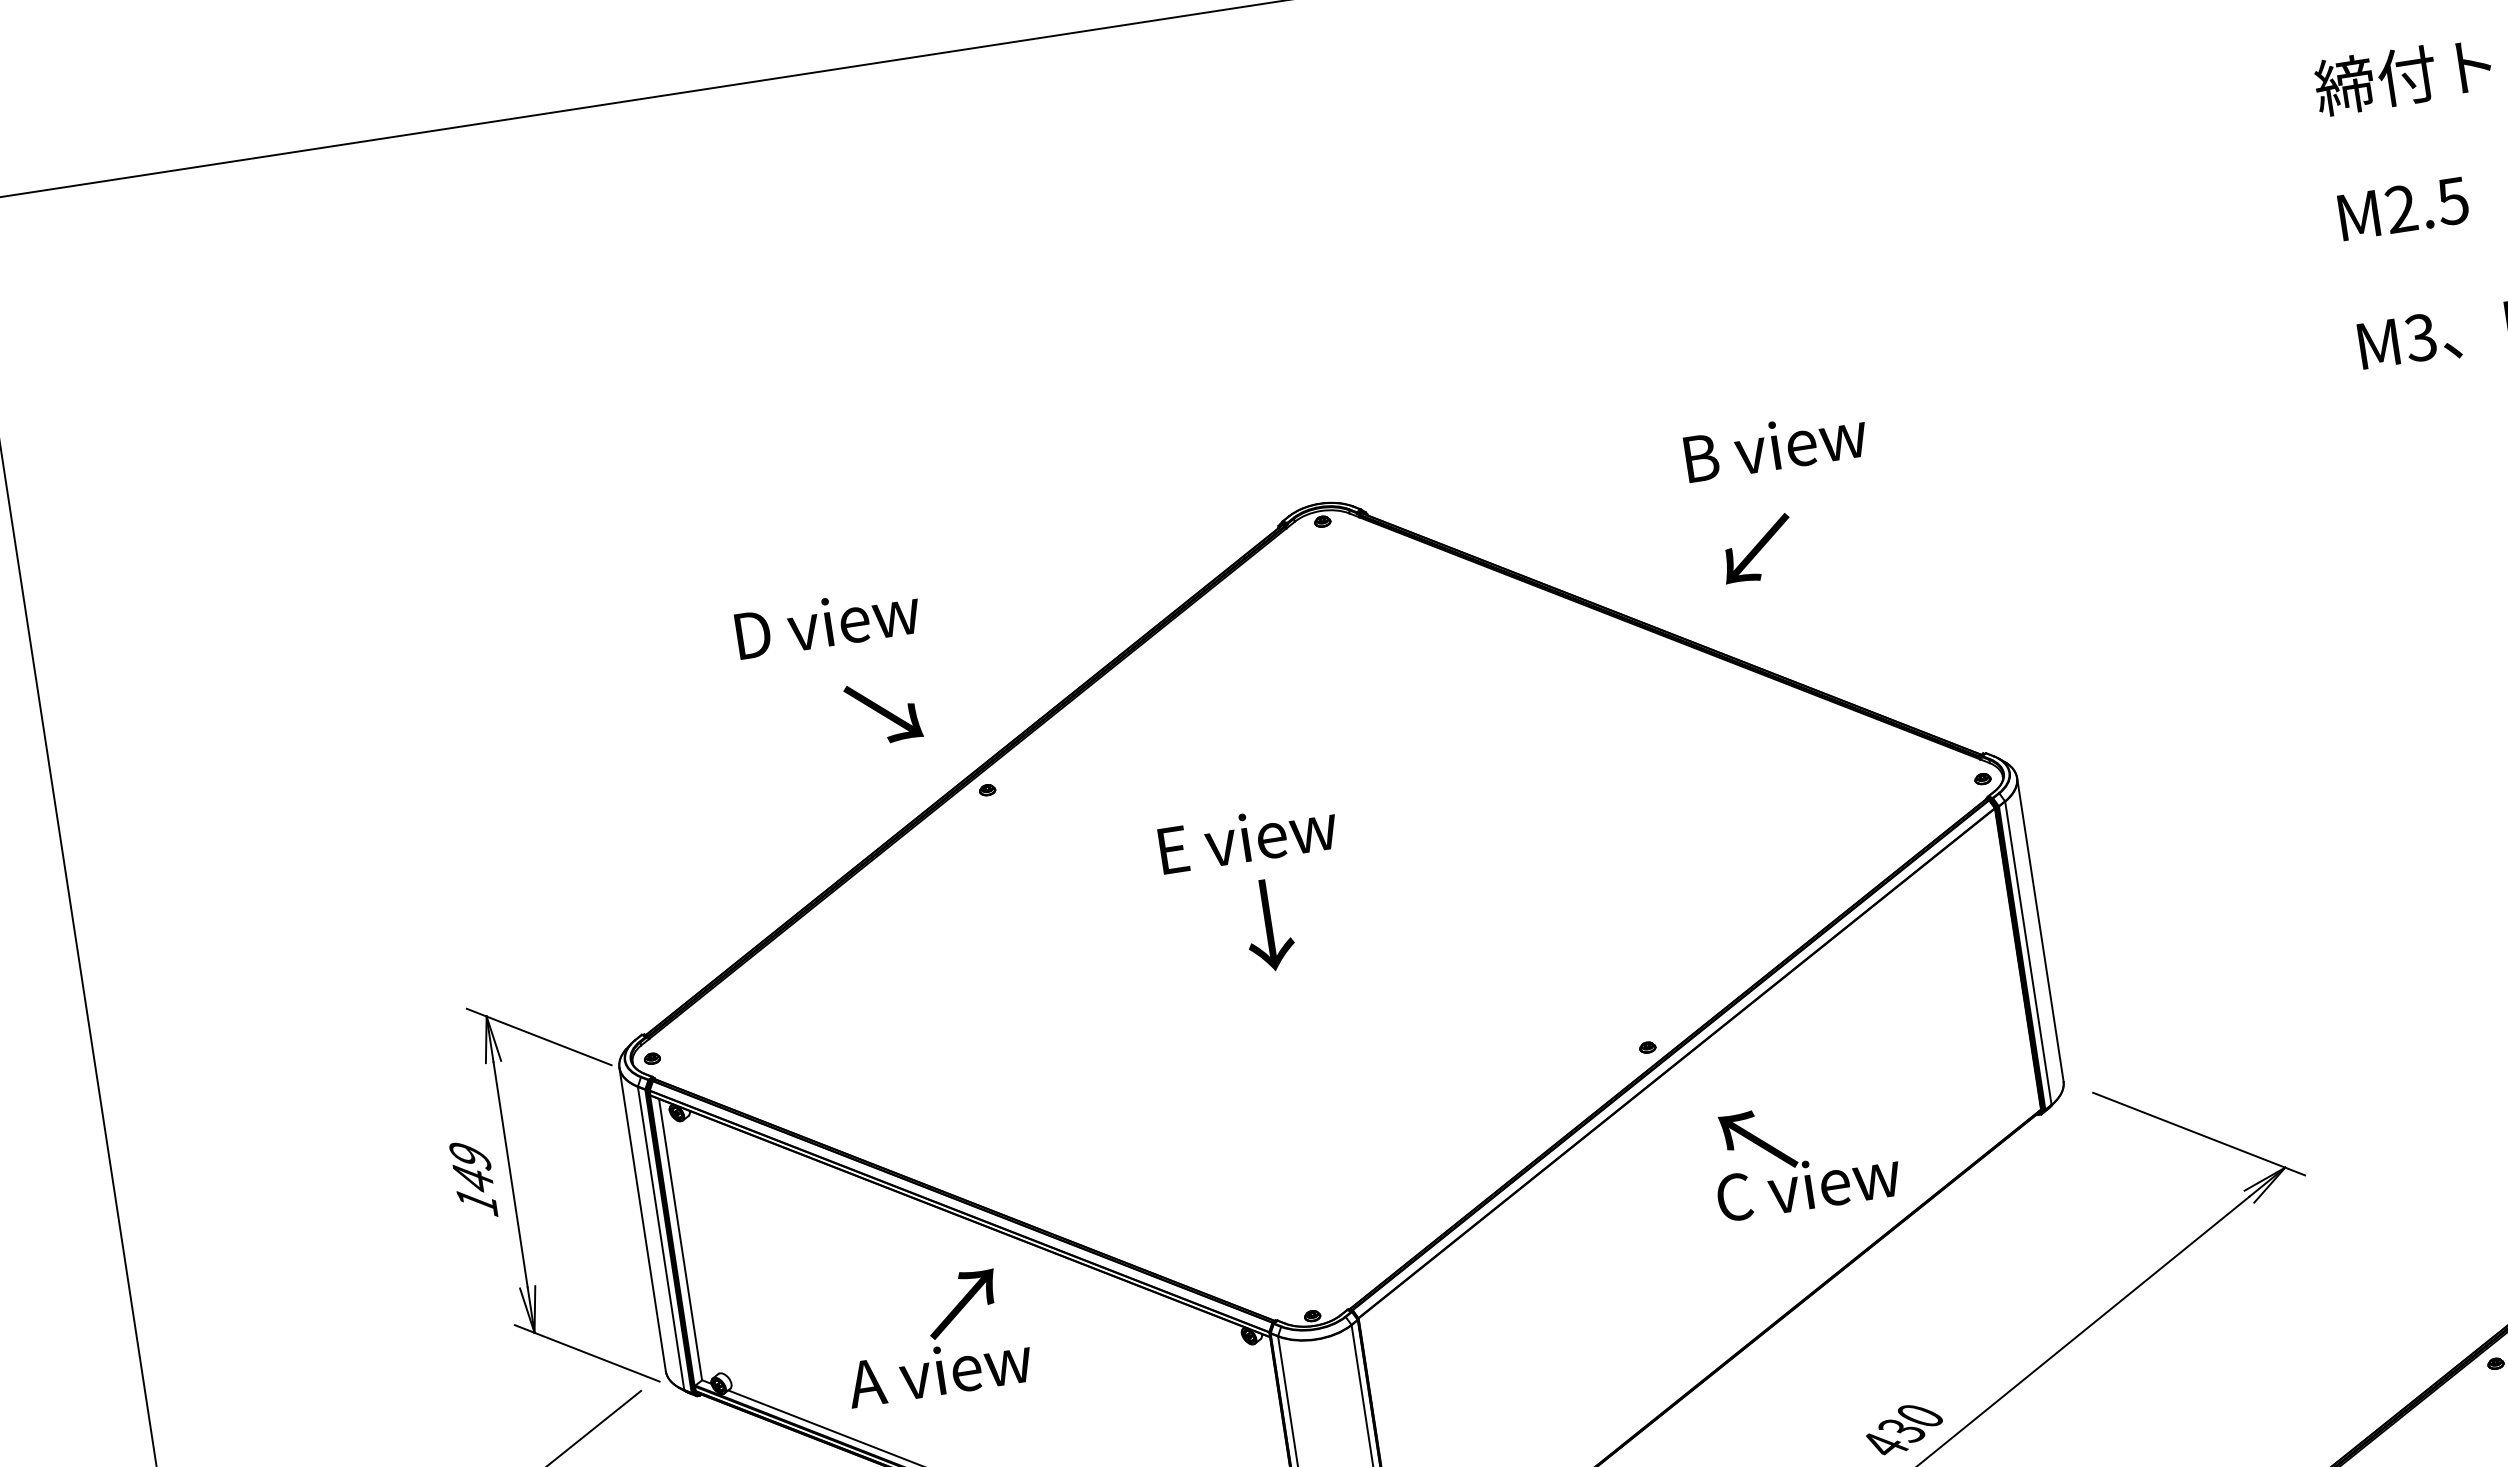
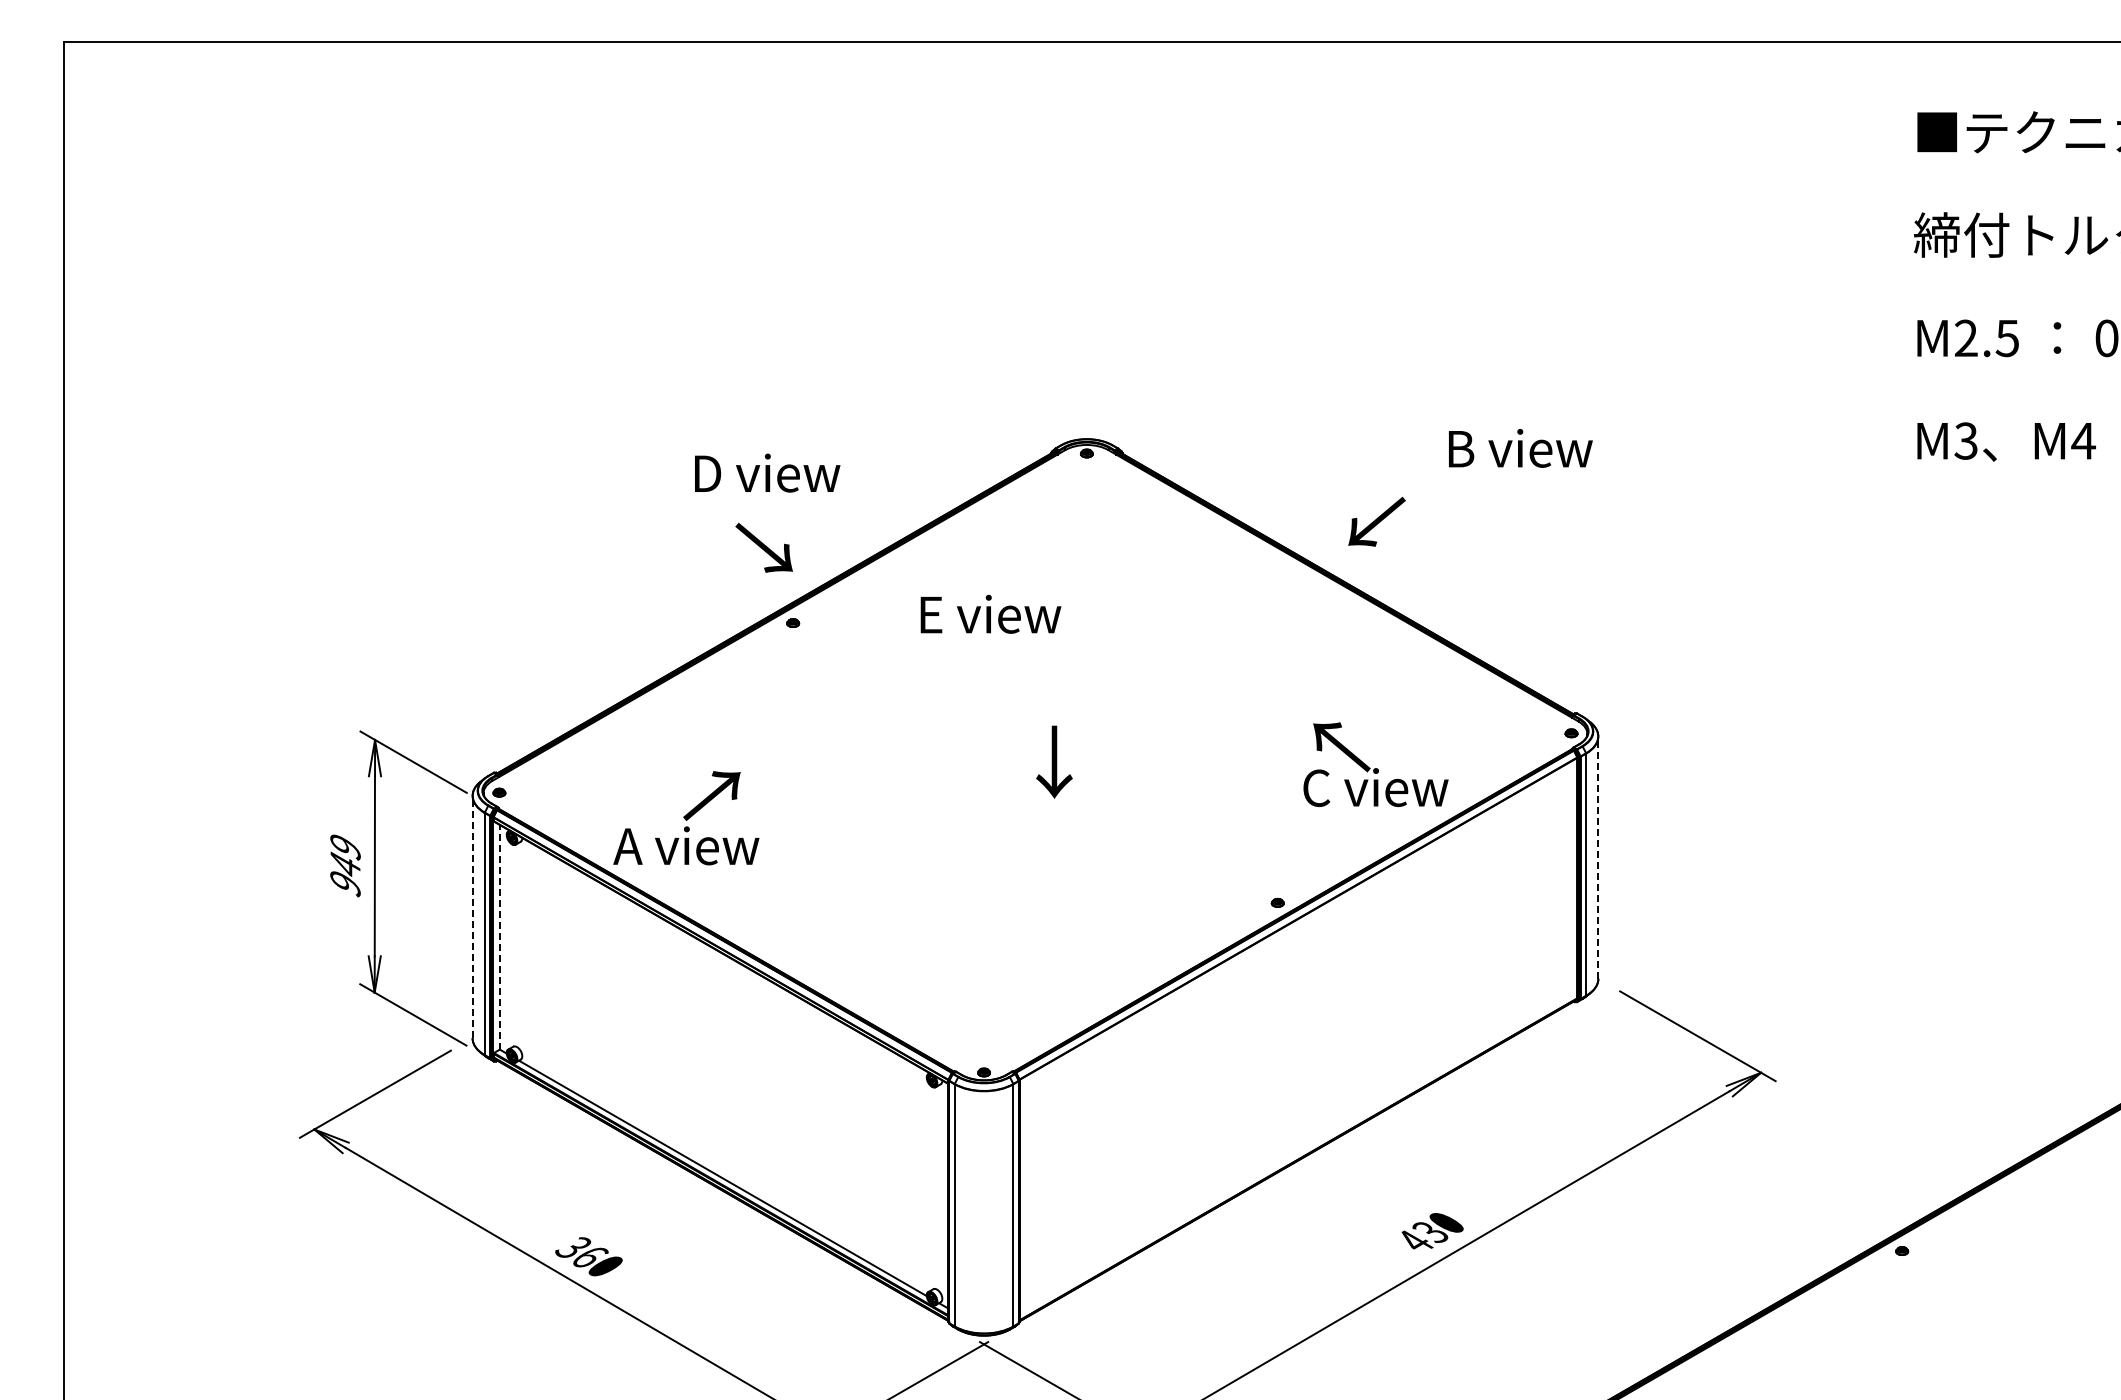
text: (1775, 445) -> (1520, 448), moved
text: (1756, 548) -> (1376, 521), moved
text: (827, 621) -> (767, 472), moved
text: (882, 712) -> (763, 547), moved
text: (1247, 836) -> (990, 613), moved
text: (1268, 924) -> (1054, 761), moved
line: (2040, 929) -> (1598, 857), solid -> dashed
text: (1803, 1156) -> (1375, 764), moved
text: (477, 1203) -> (345, 884), 149 -> 949
line: (642, 1218) -> (472, 916), solid -> dashed
line: (680, 1238) -> (499, 936), solid -> dashed
text: (934, 1336) -> (686, 818), moved

